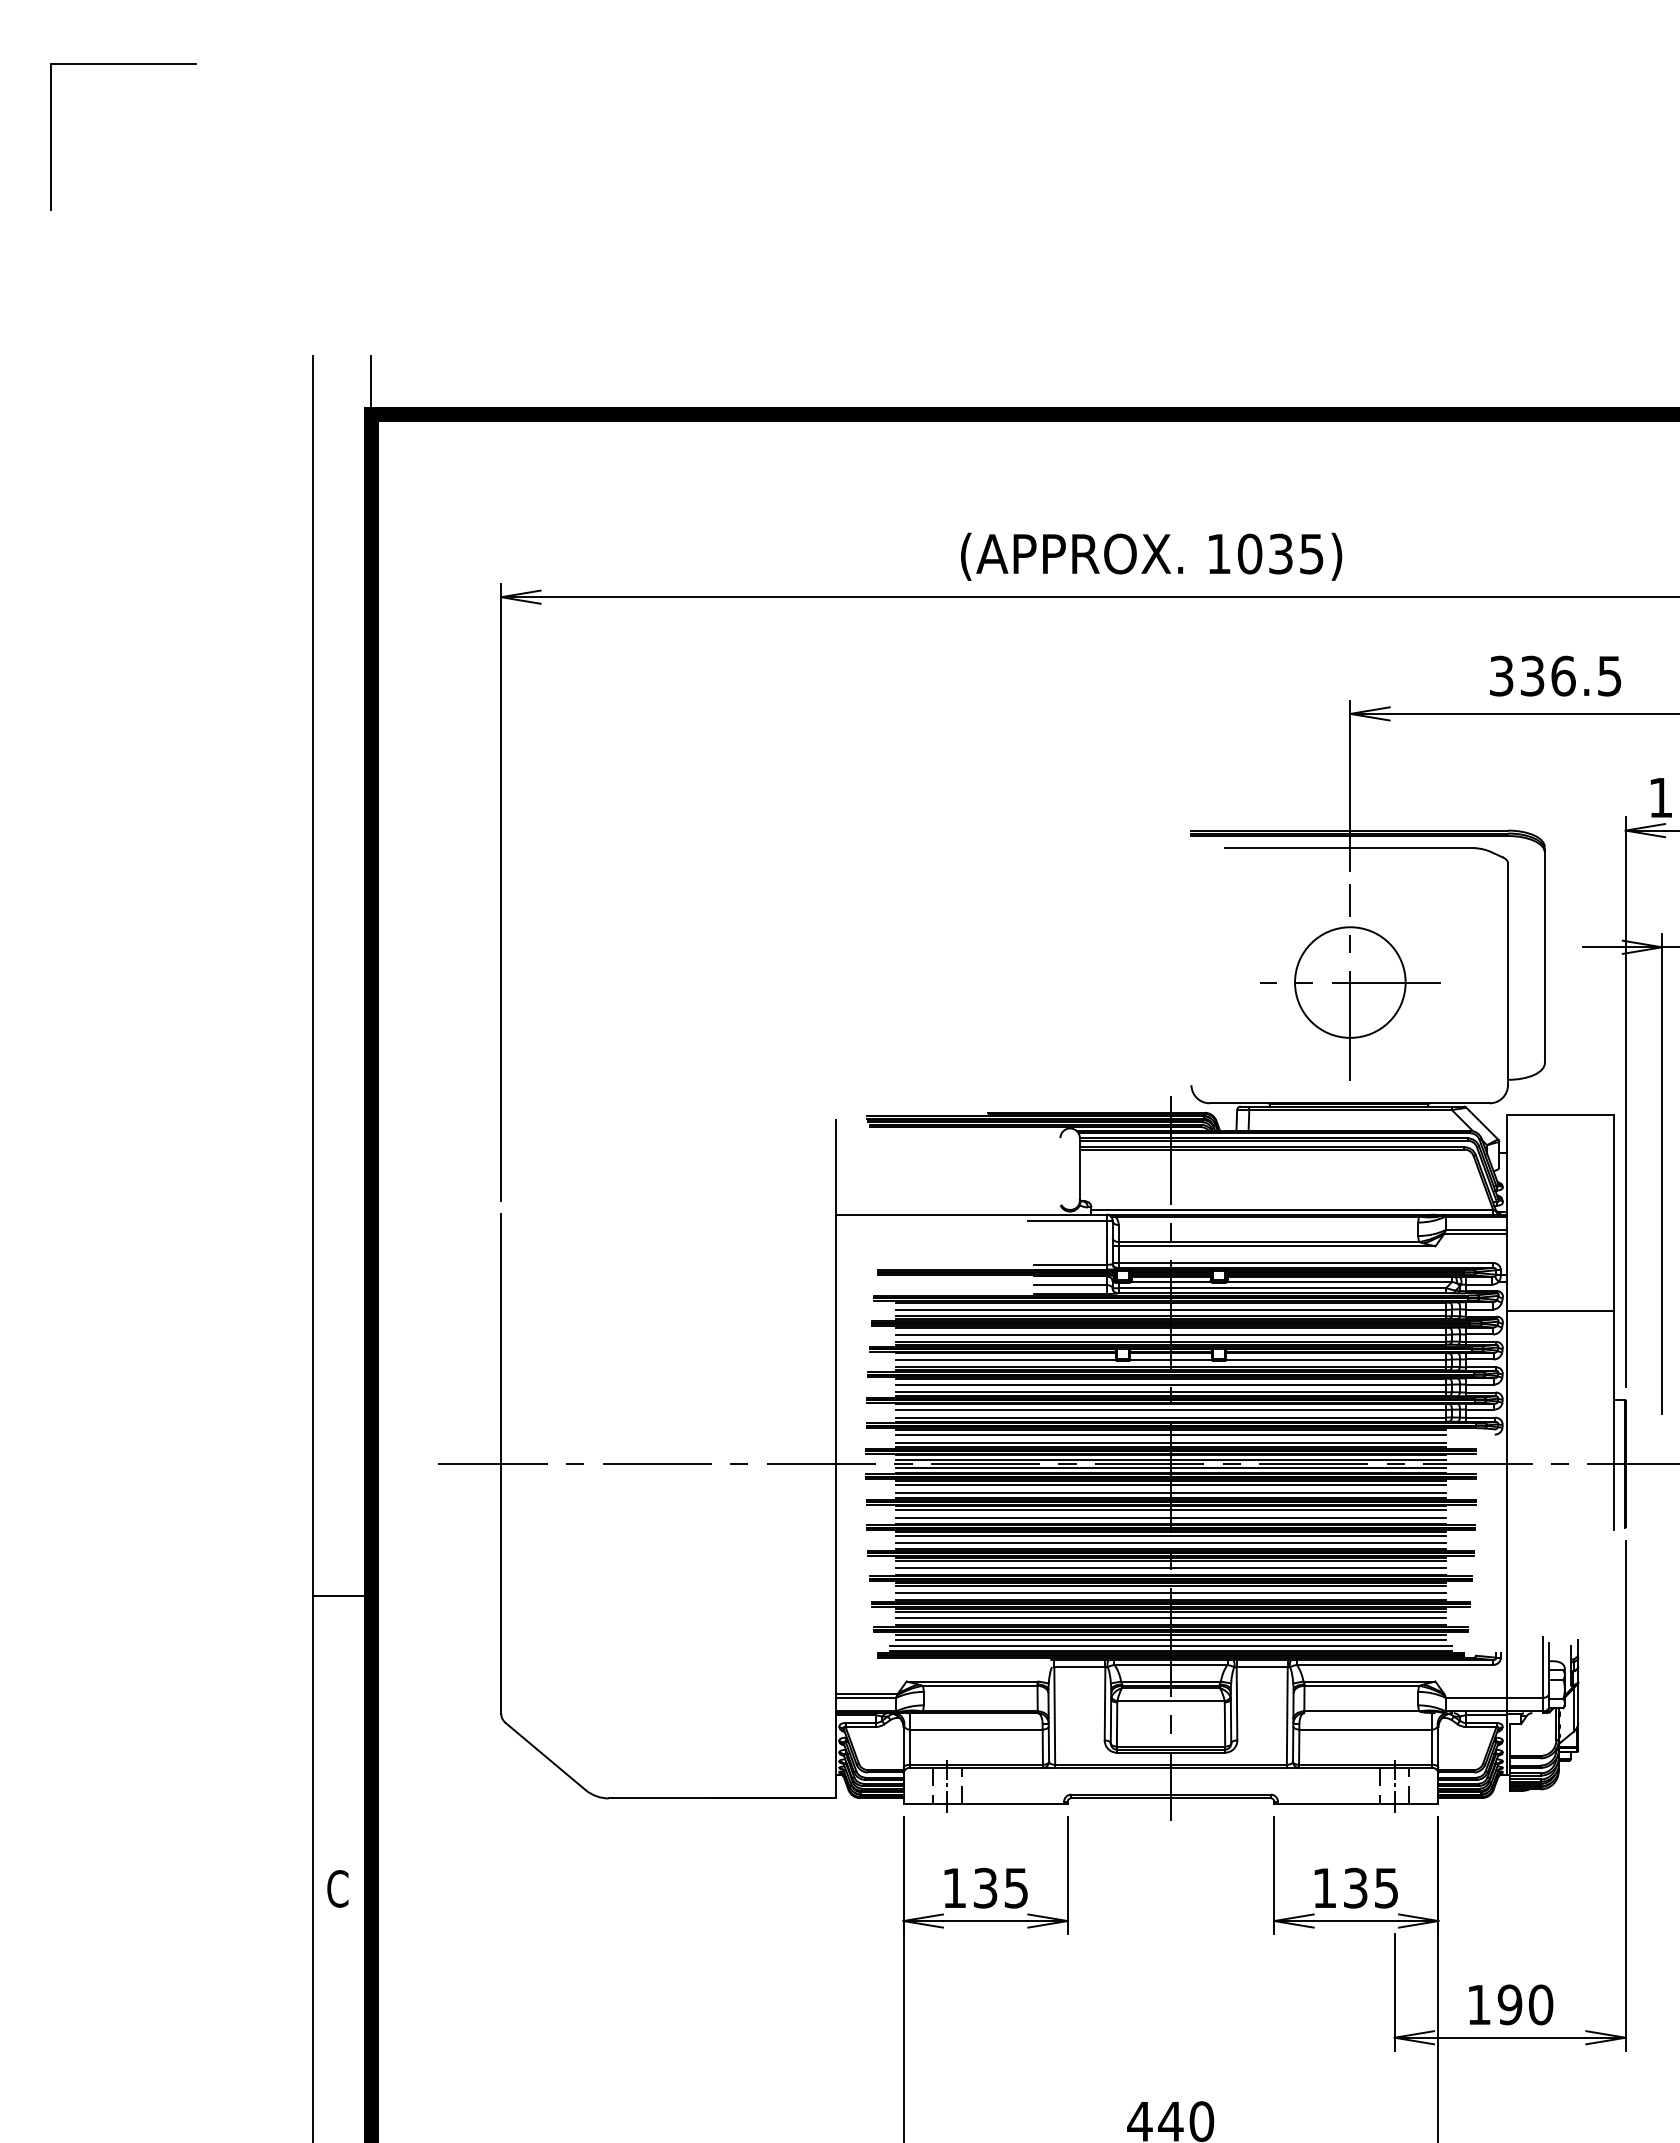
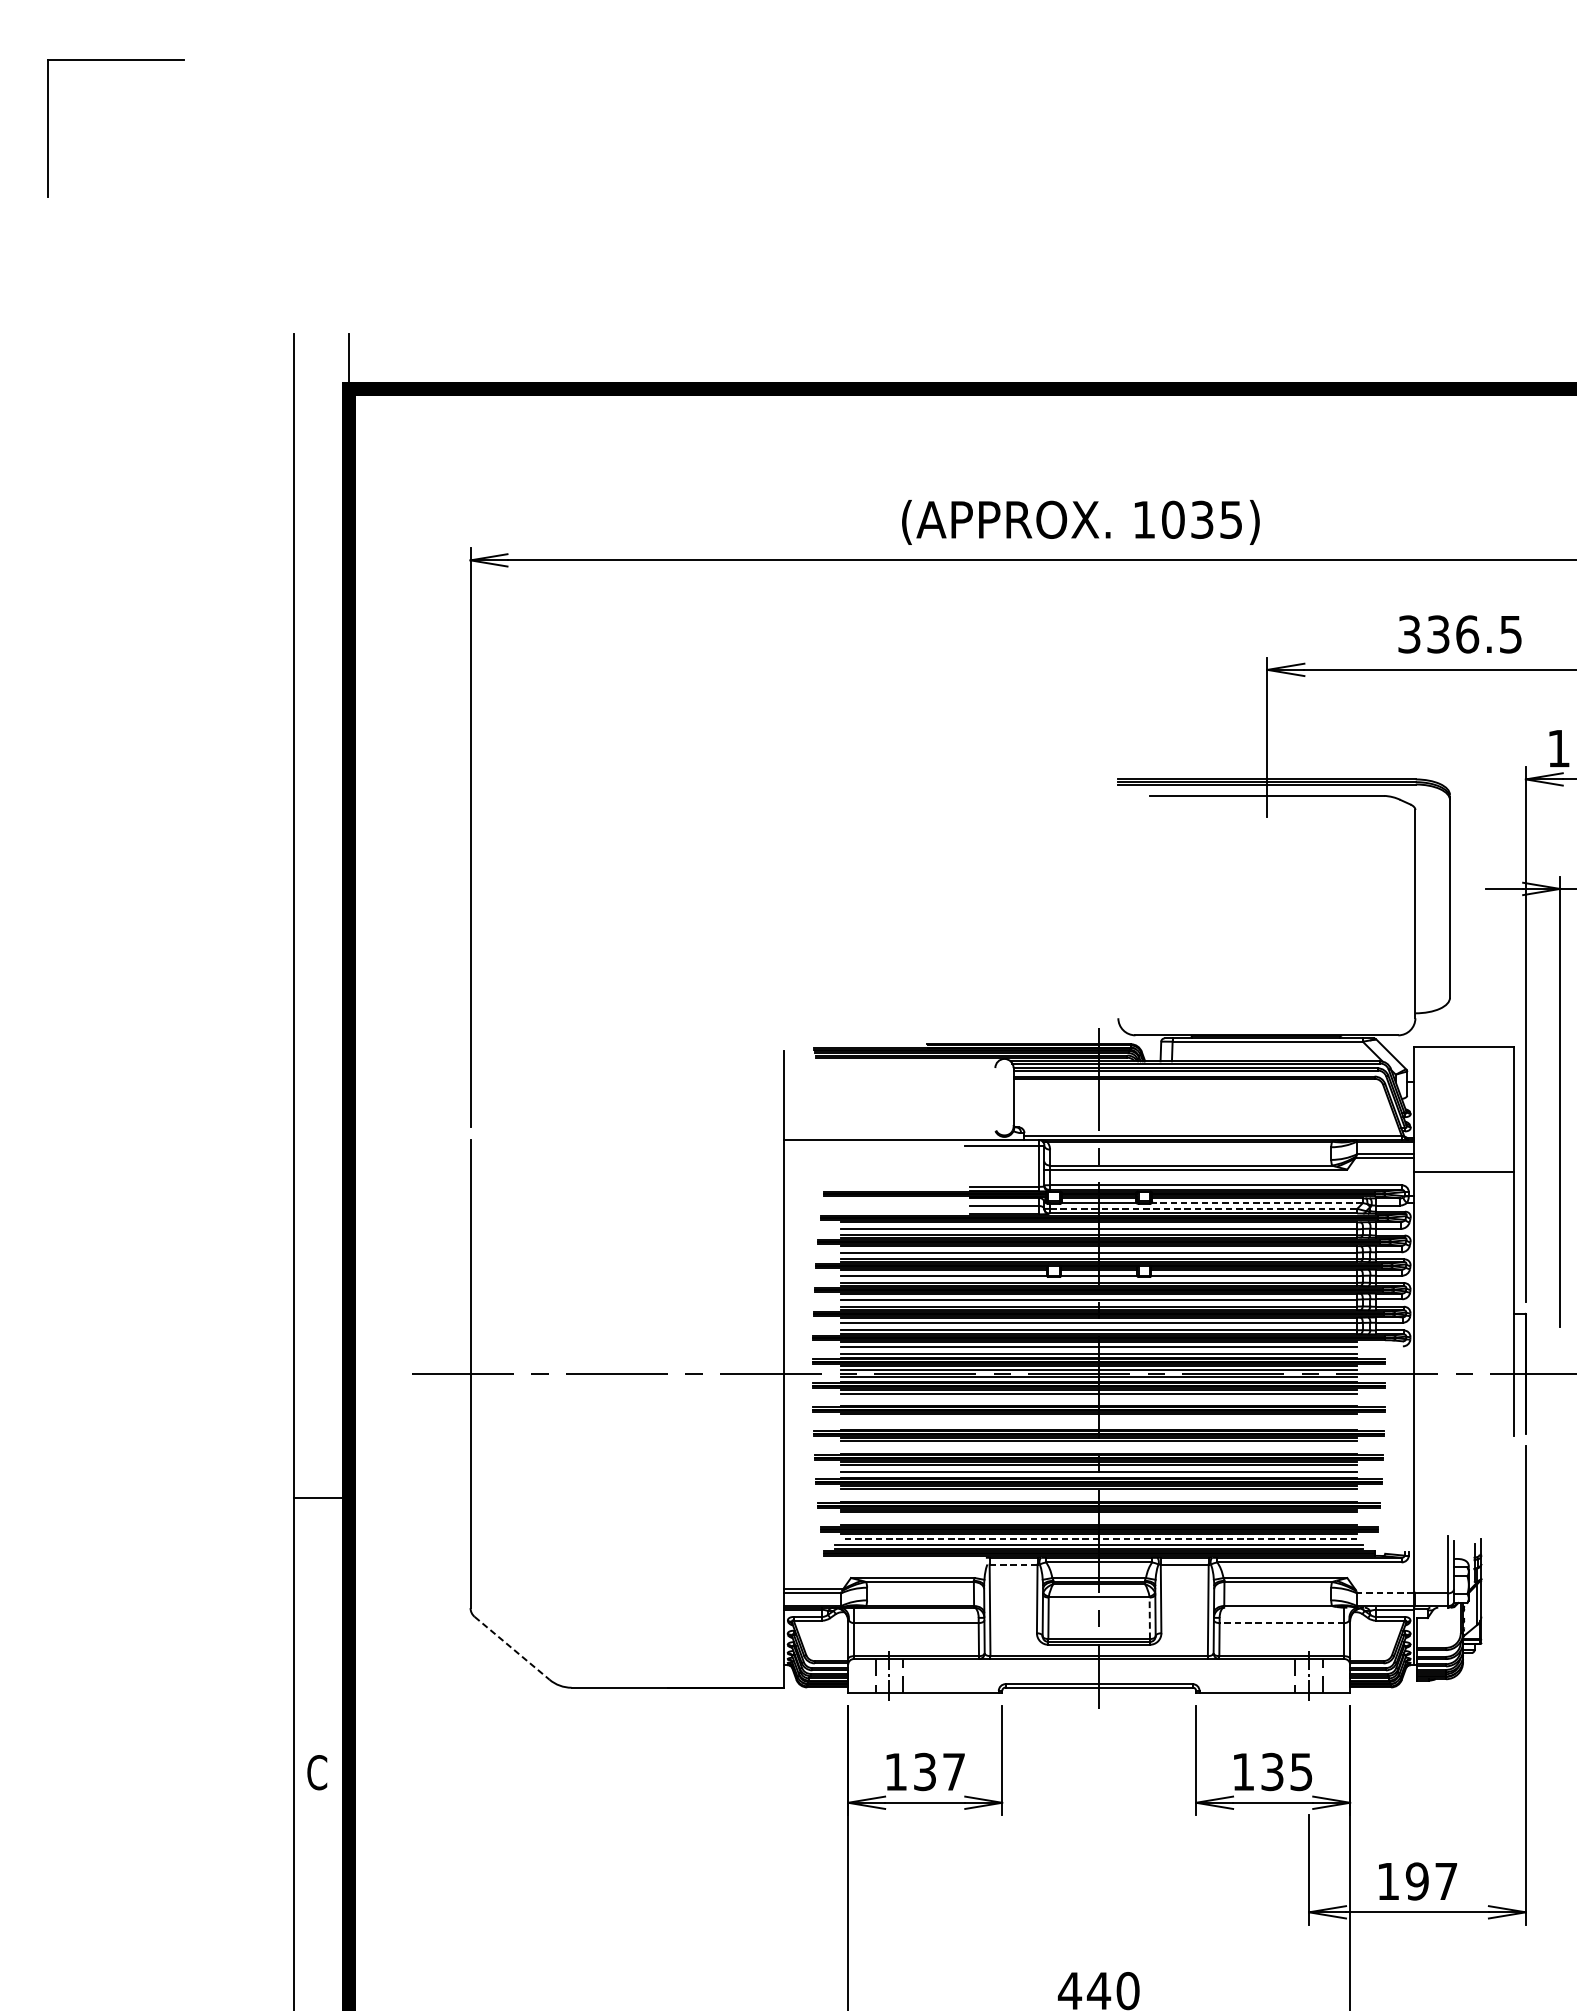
part: (1350, 982) -> (1267, 921), removed
line: (1339, 1281) -> (1257, 1202), solid -> dashed
line: (1282, 1288) -> (1203, 1209), solid -> dashed
line: (1559, 1311) -> (1463, 1171), moved
line: (1170, 1492) -> (1098, 1400), removed
line: (1170, 1510) -> (1098, 1417), removed
line: (1170, 1518) -> (1098, 1425), removed
line: (1170, 1543) -> (1098, 1448), removed
line: (1170, 1593) -> (1098, 1495), removed
line: (1170, 1617) -> (1098, 1517), removed
line: (1171, 1639) -> (1099, 1538), solid -> dashed
line: (1079, 1667) -> (1013, 1564), solid -> dashed
line: (1475, 1697) -> (1384, 1593), solid -> dashed
line: (1224, 1724) -> (1149, 1618), solid -> dashed
line: (1365, 1729) -> (1281, 1623), solid -> dashed
line: (545, 1756) -> (512, 1648), solid -> dashed
text: (1015, 1888) -> (953, 1772), 135 -> 137
text: (1540, 2004) -> (1445, 1881), 190 -> 197

